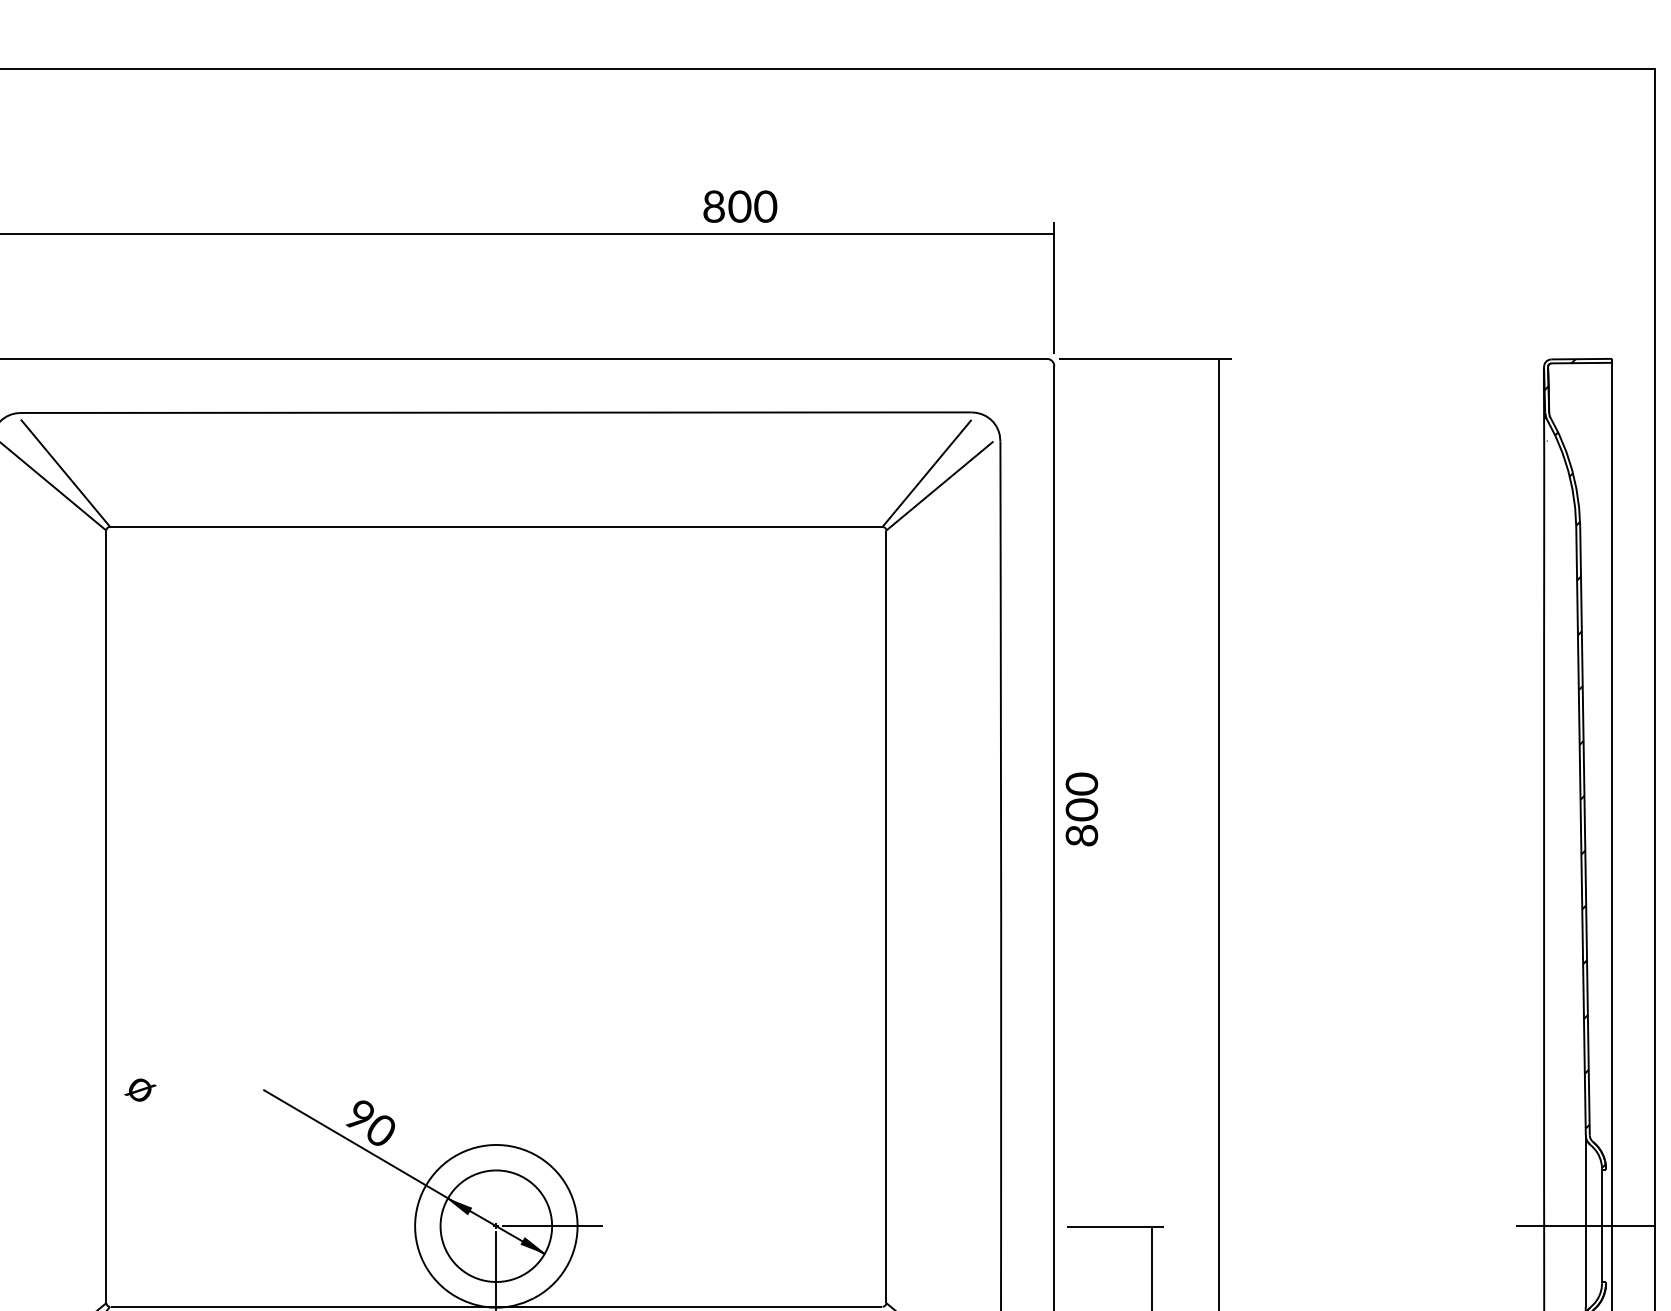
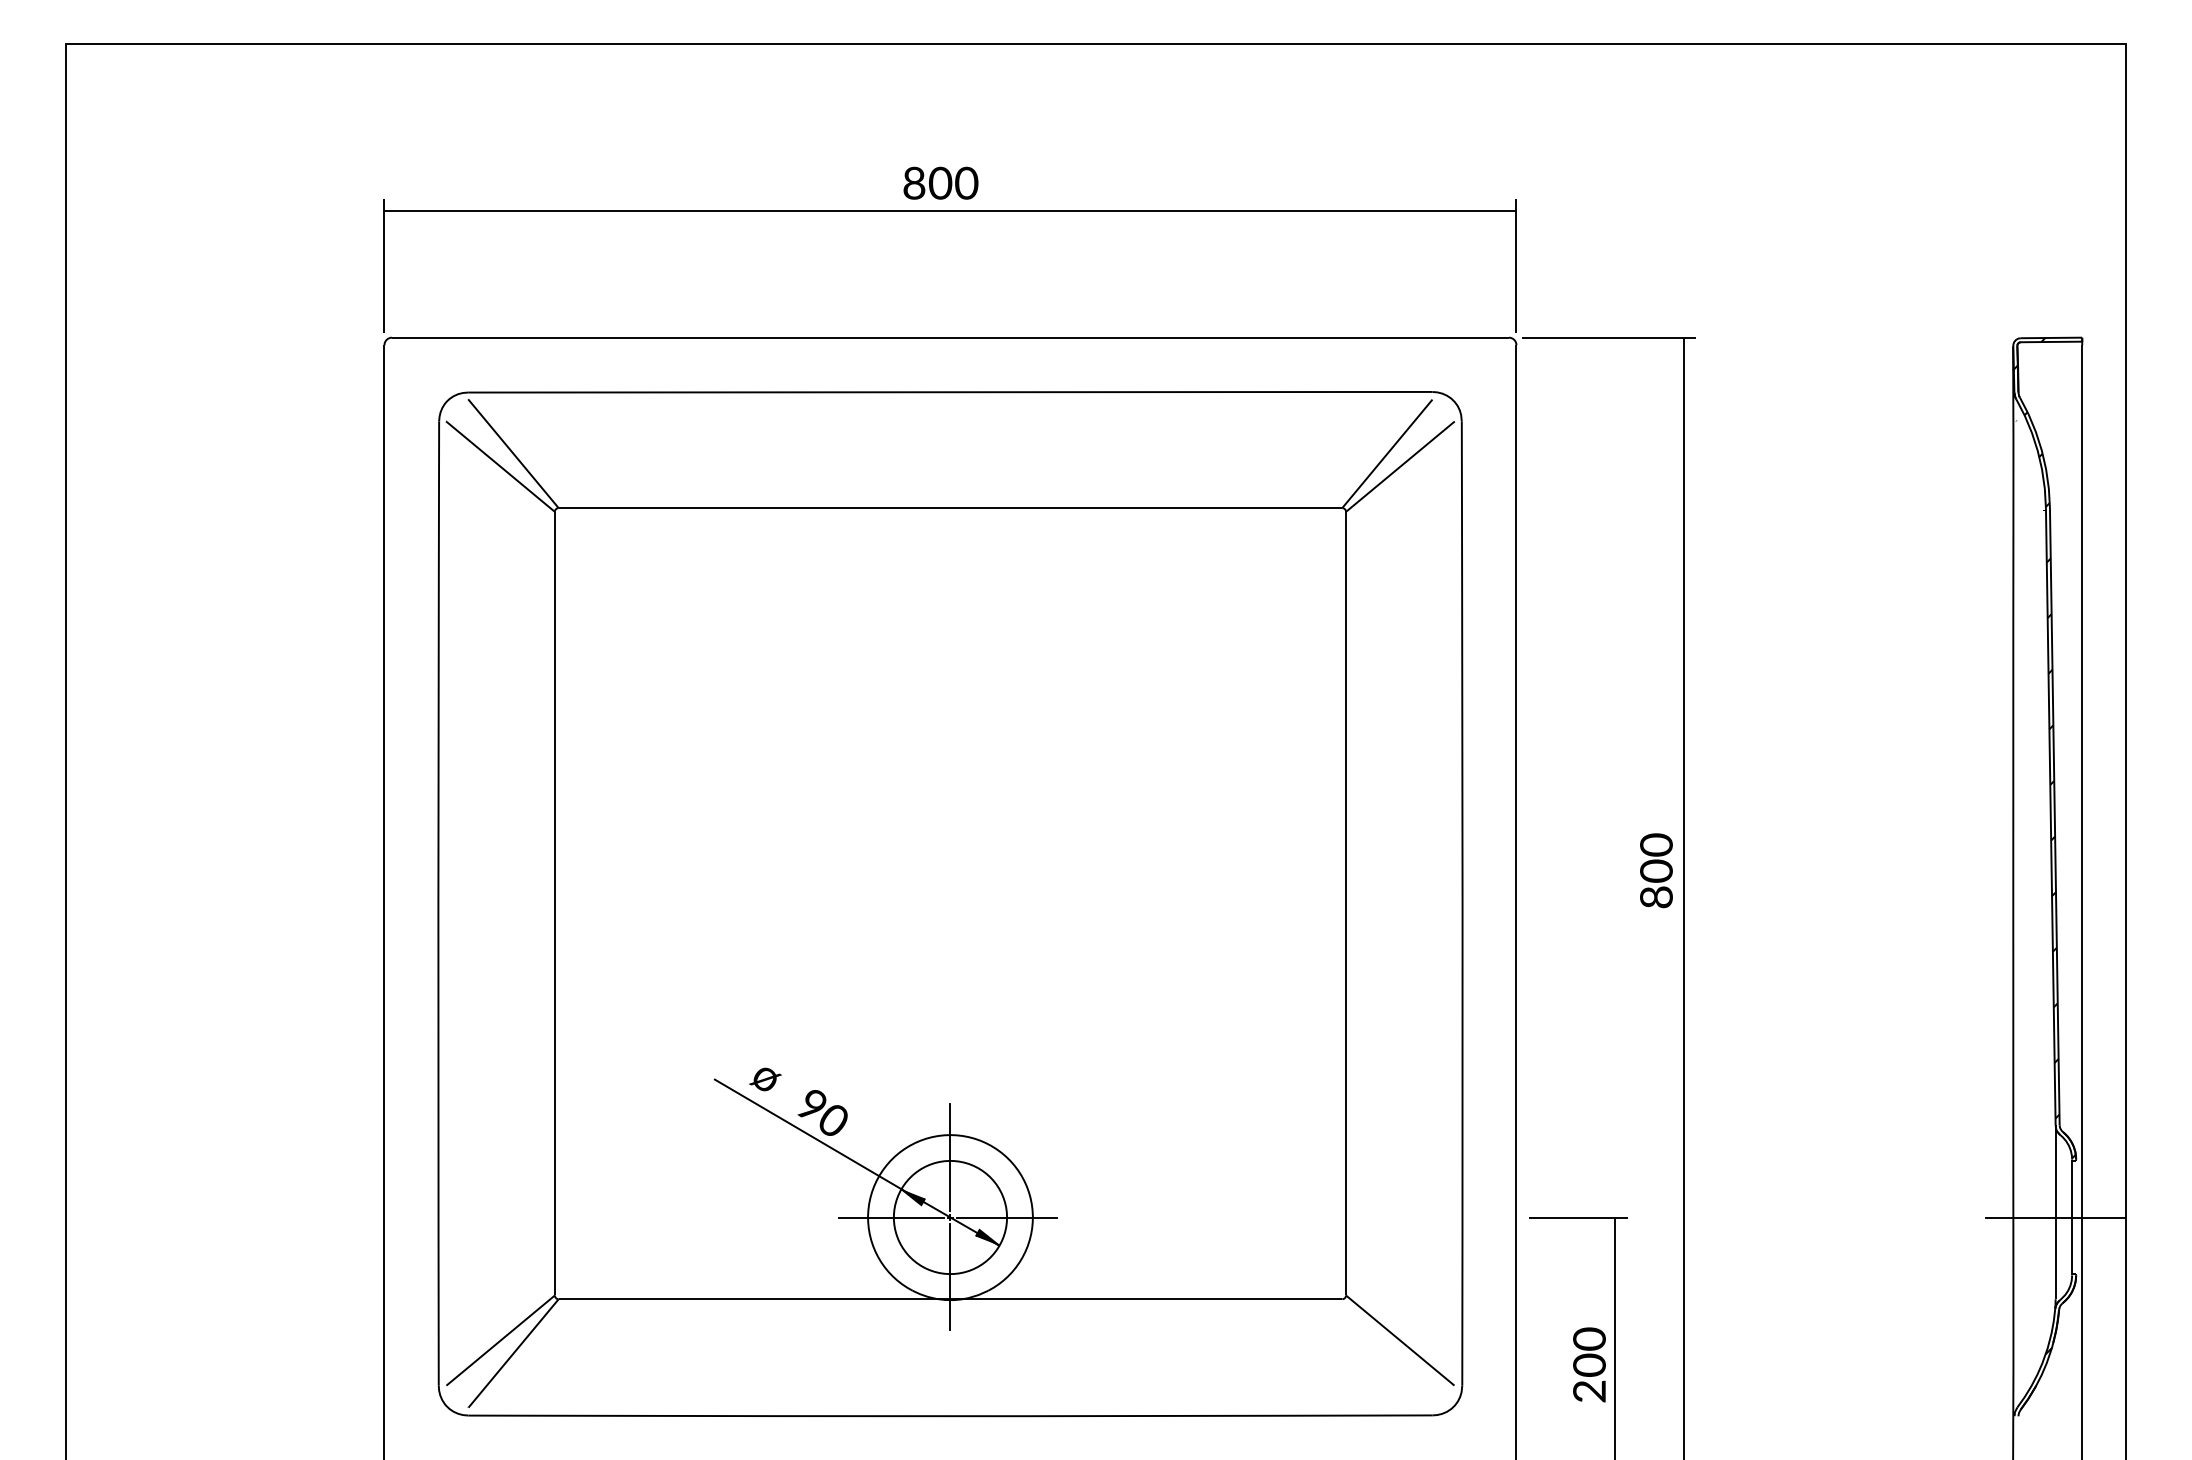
text: (739, 205) -> (940, 182), moved
text: (1081, 809) -> (1656, 870), moved
text: (140, 1090) -> (765, 1079), moved
line: (496, 1167) -> (950, 1157), added
line: (438, 1226) -> (891, 1217), added

